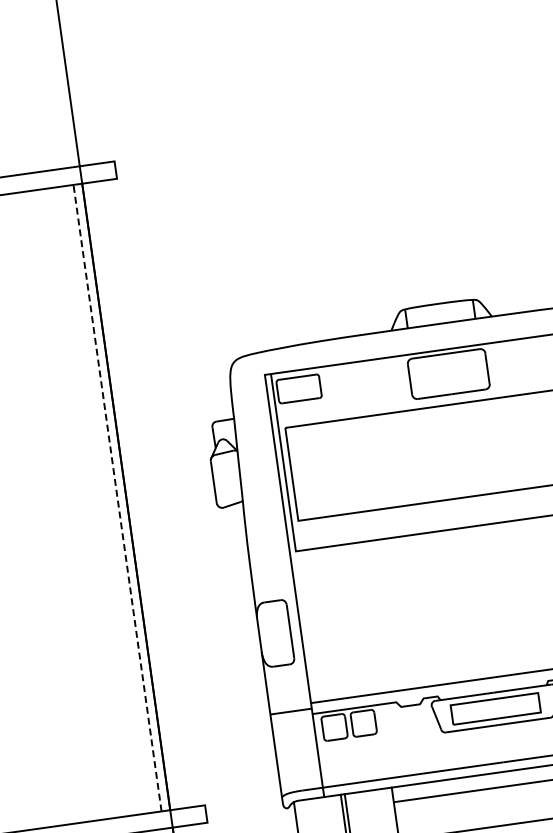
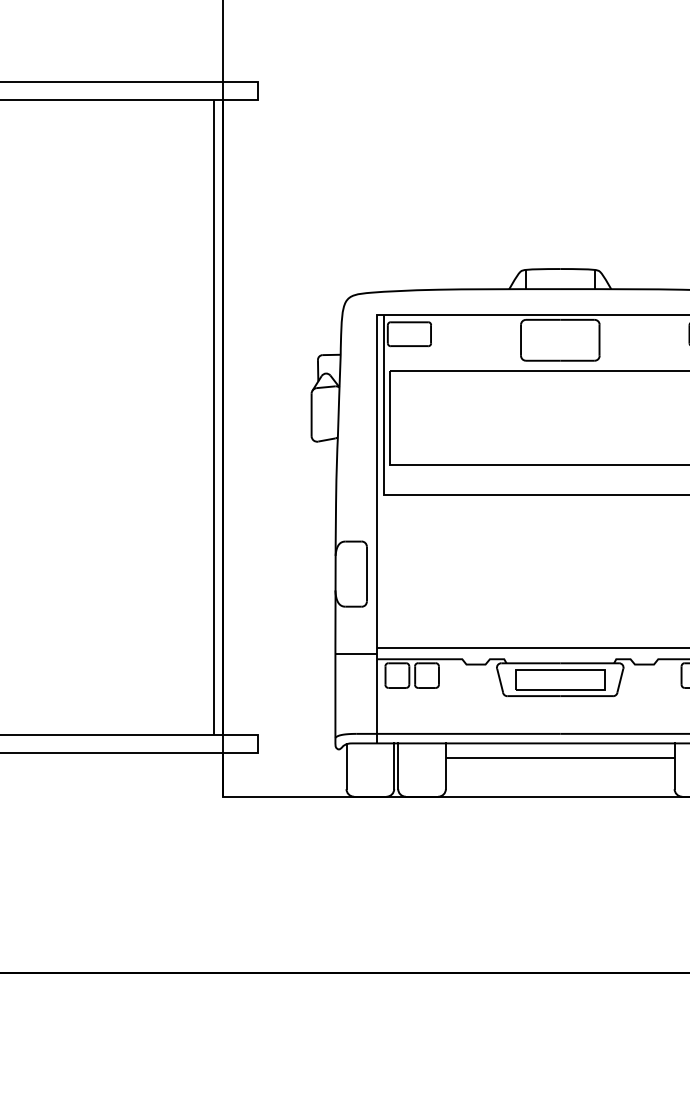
line: (117, 498) -> (213, 417), dashed -> solid

